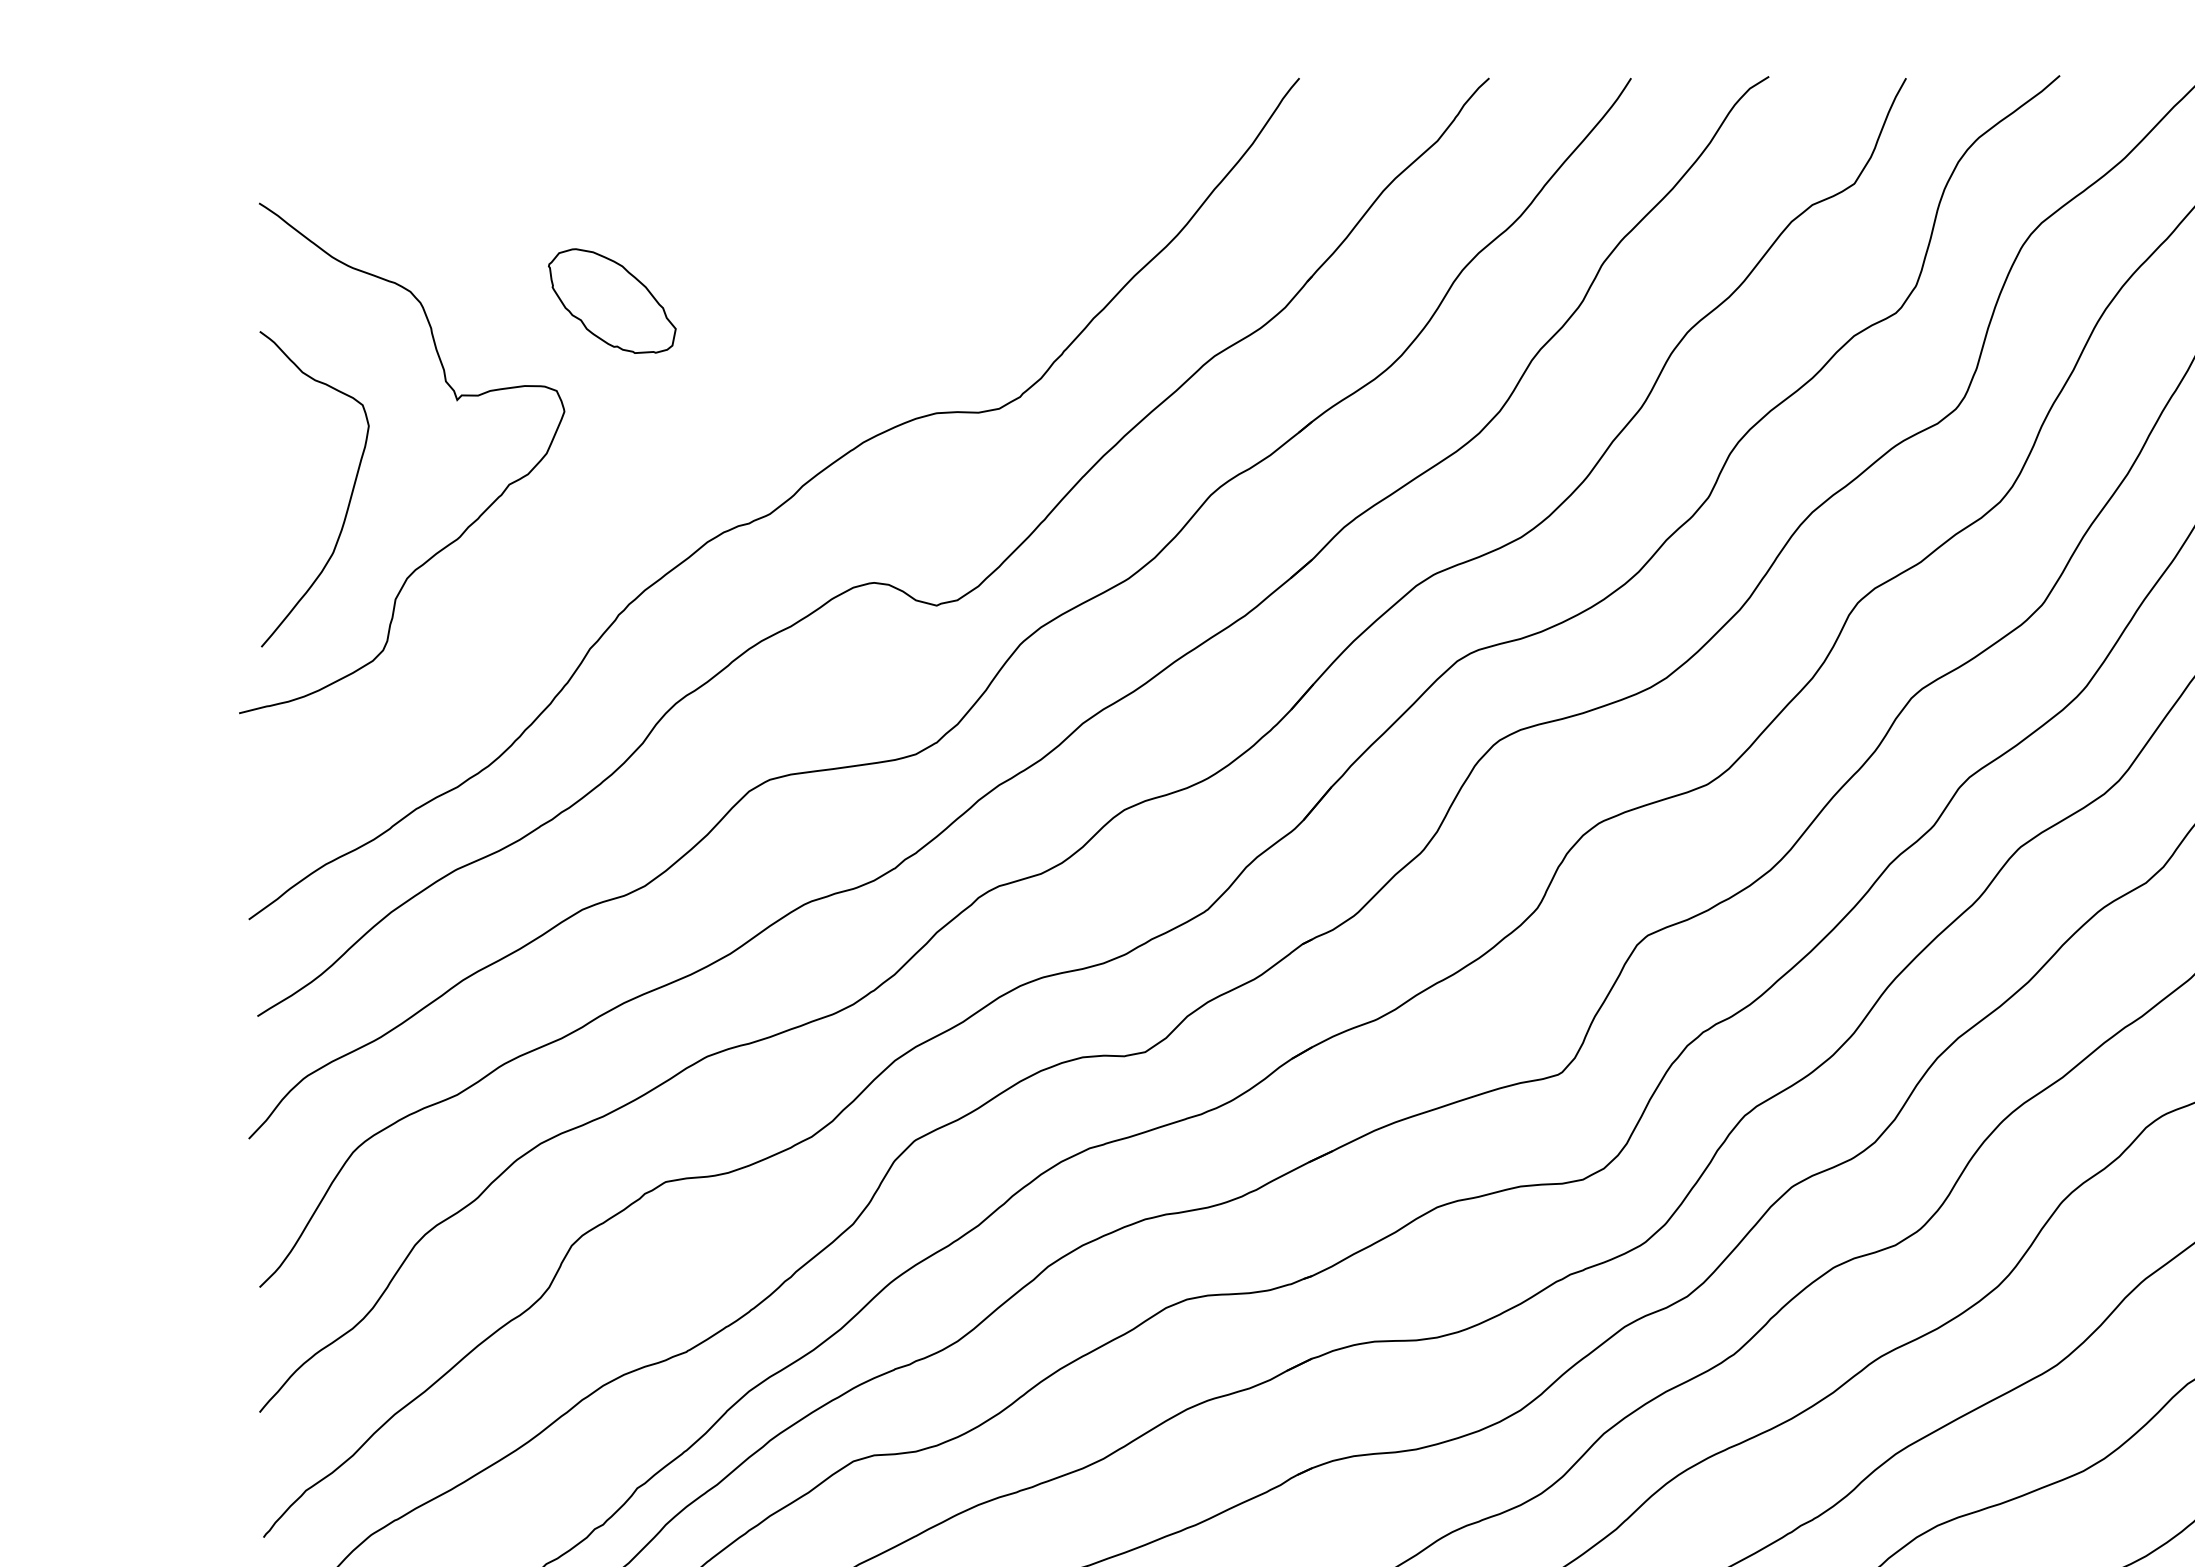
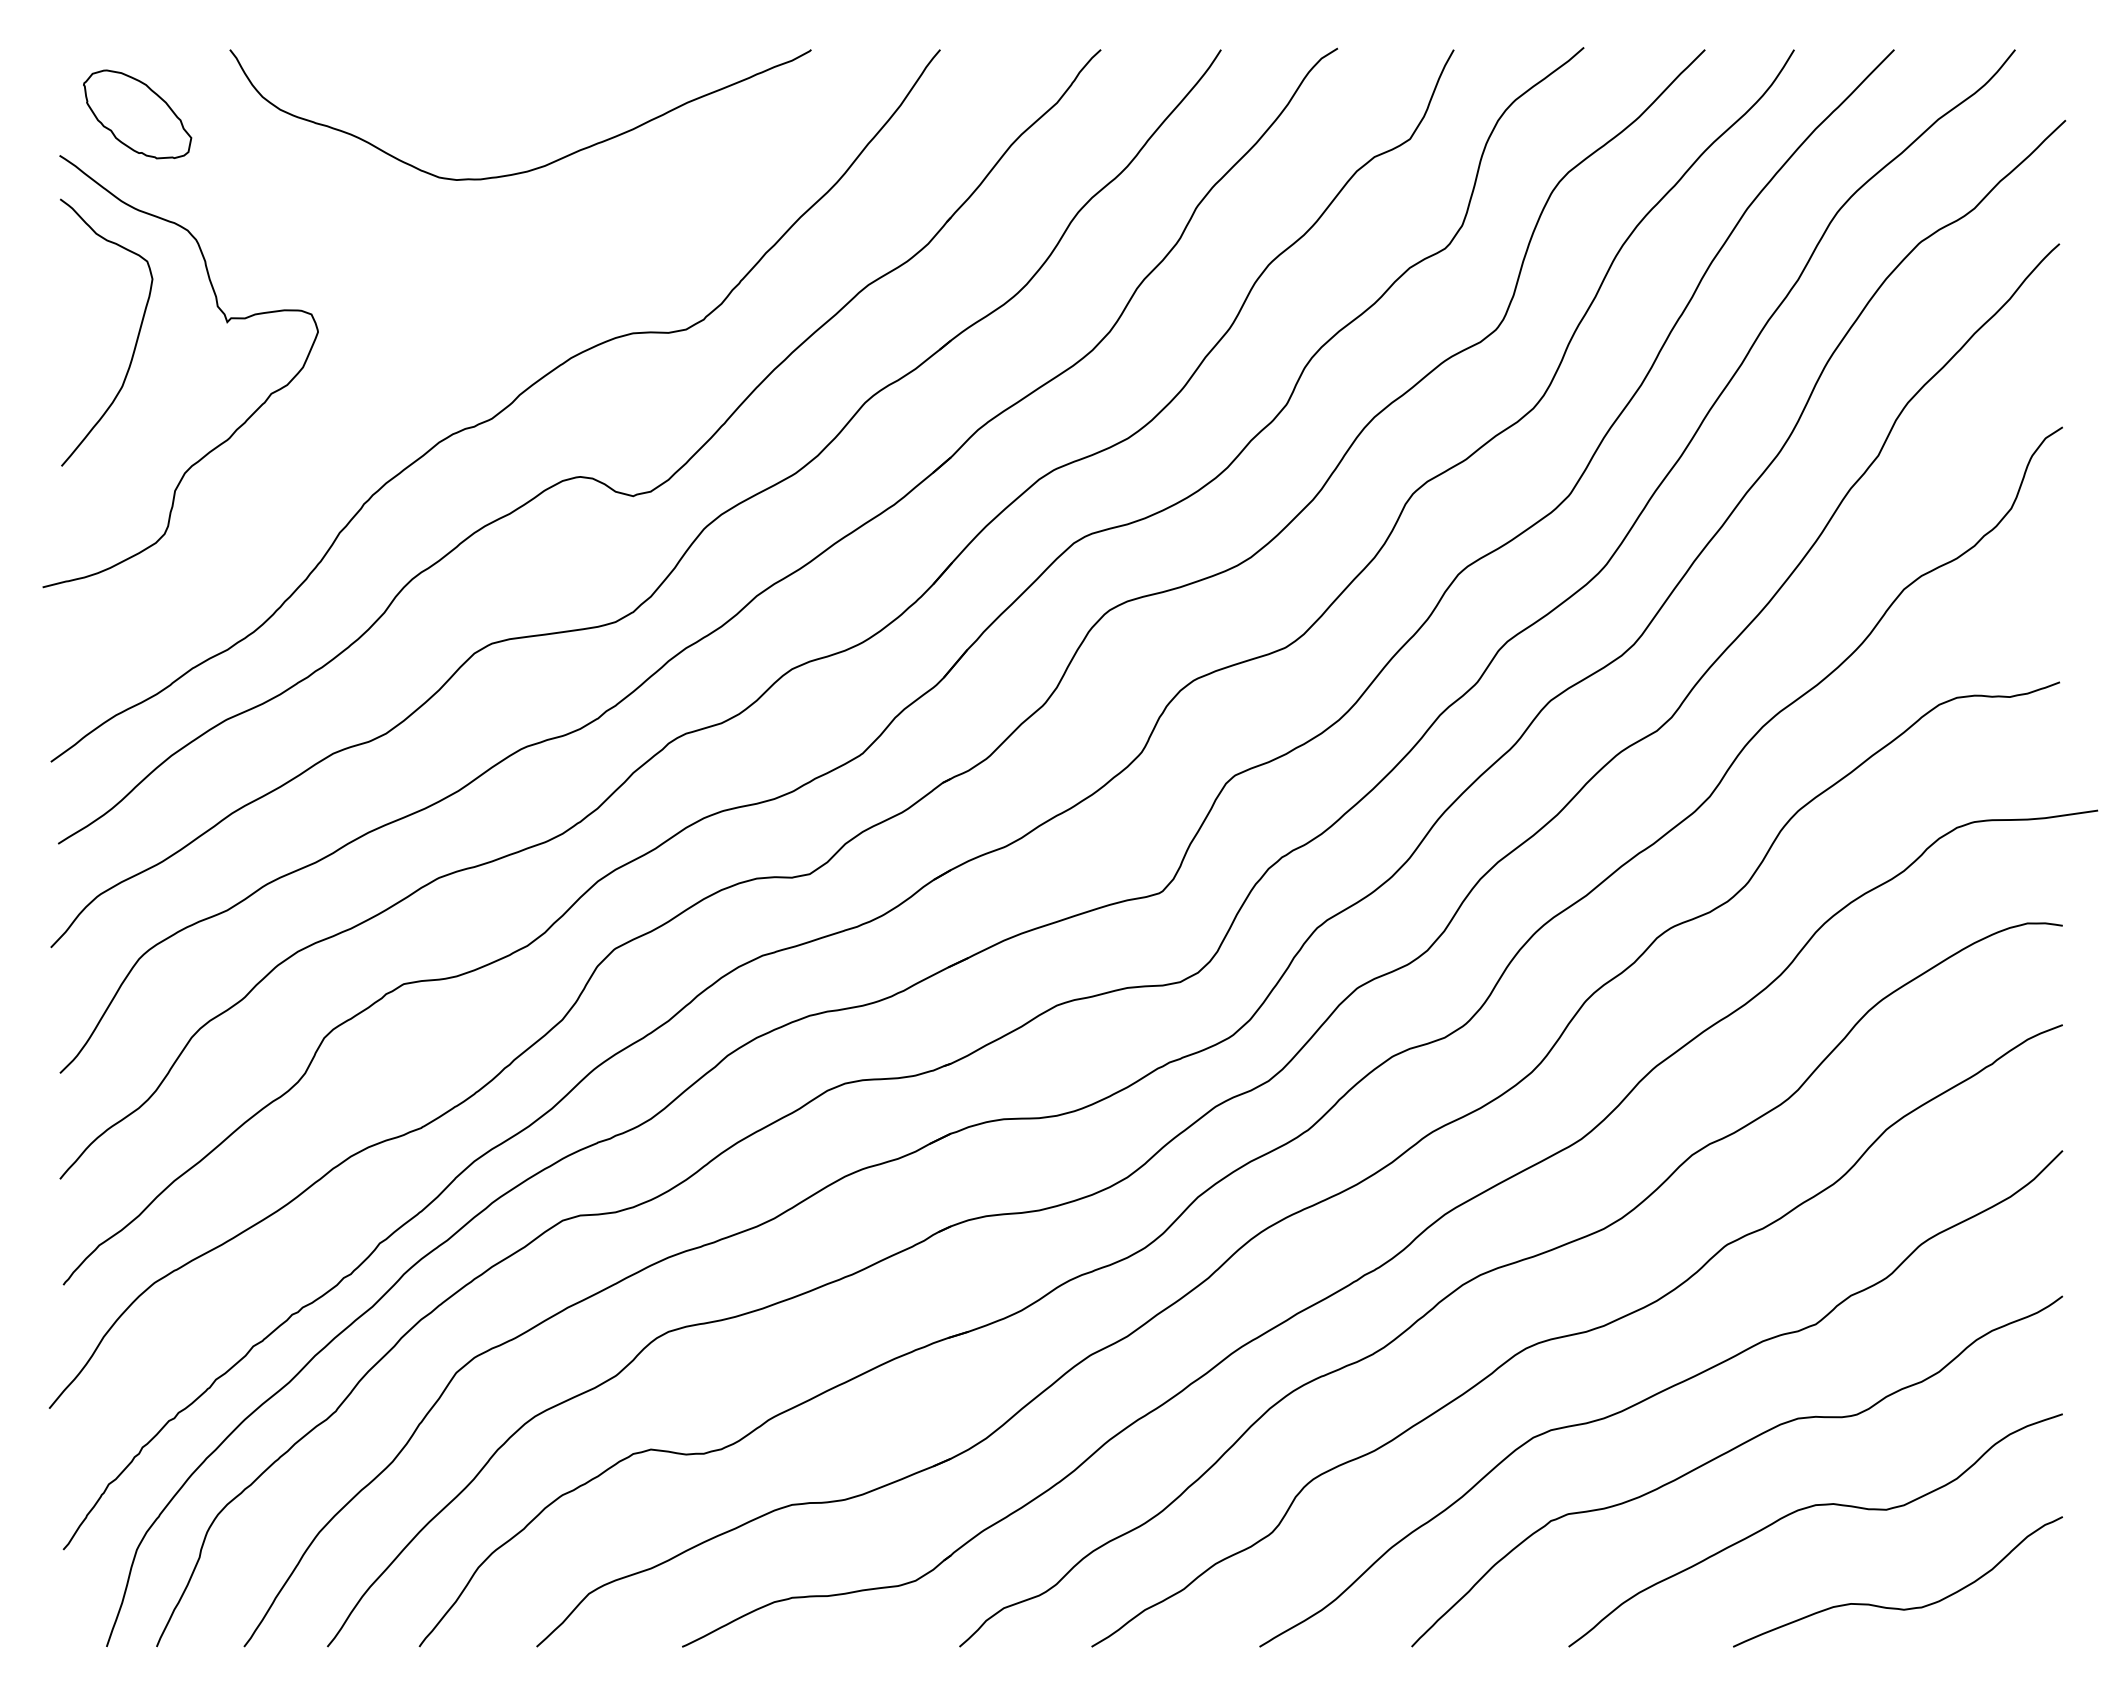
curve: (826, 216) -> (539, 166), added
part: (612, 301) -> (137, 114), moved
curve: (349, 496) -> (136, 338), moved

